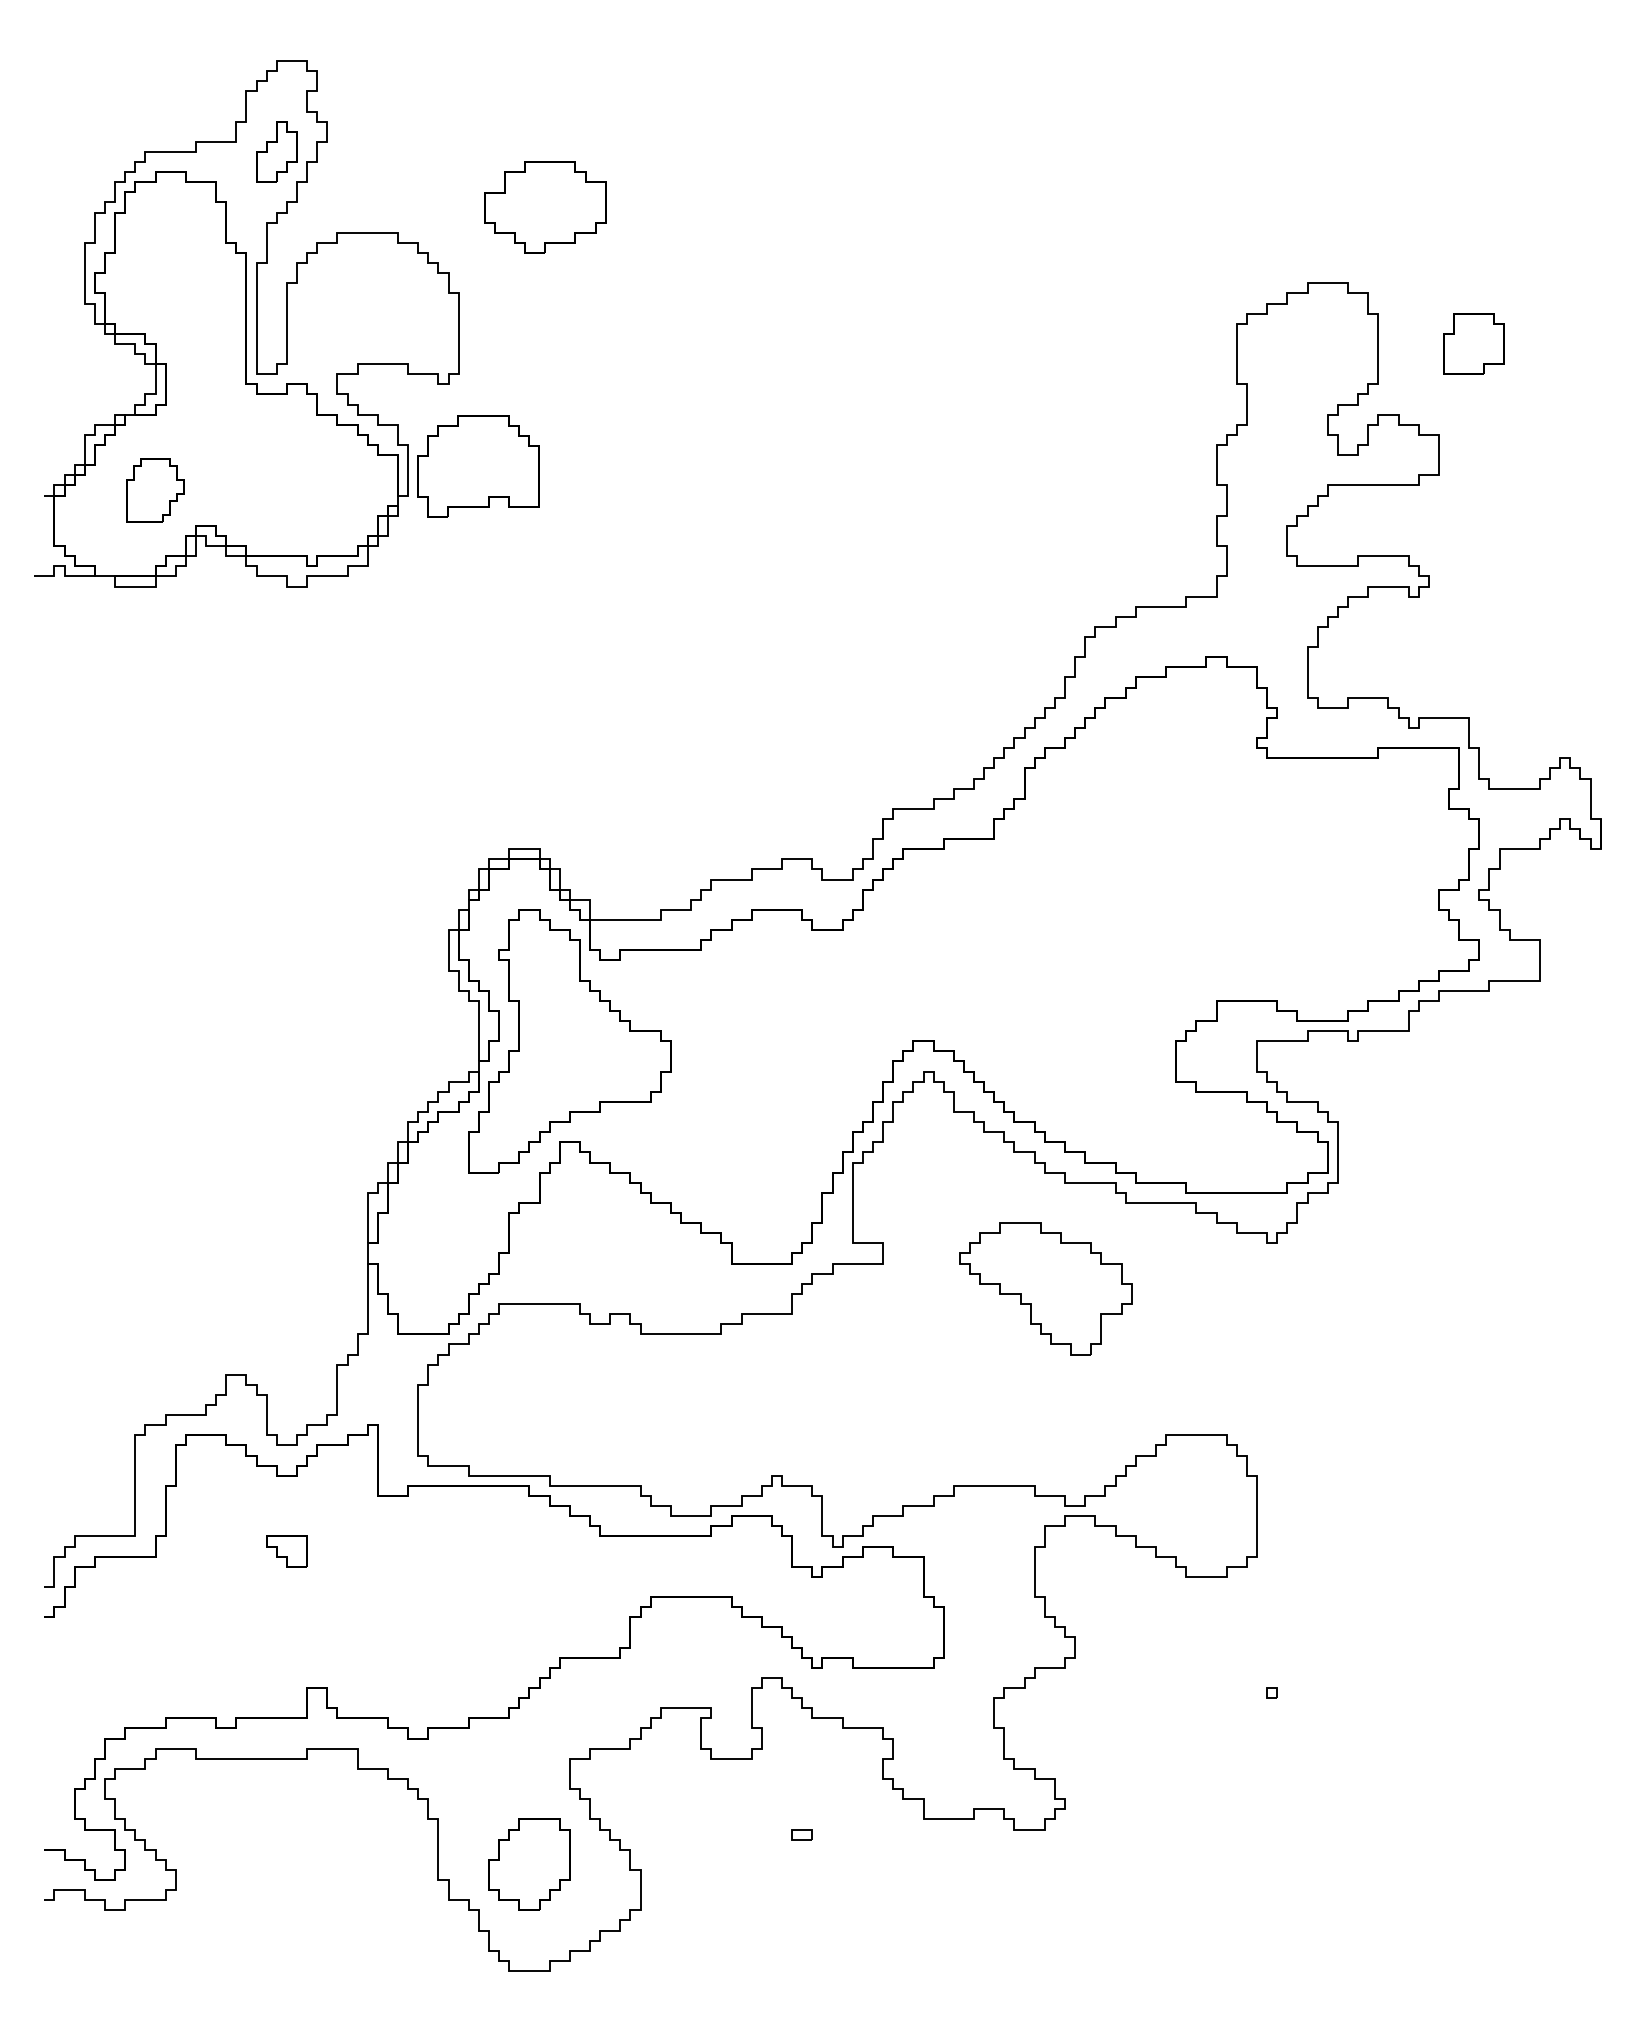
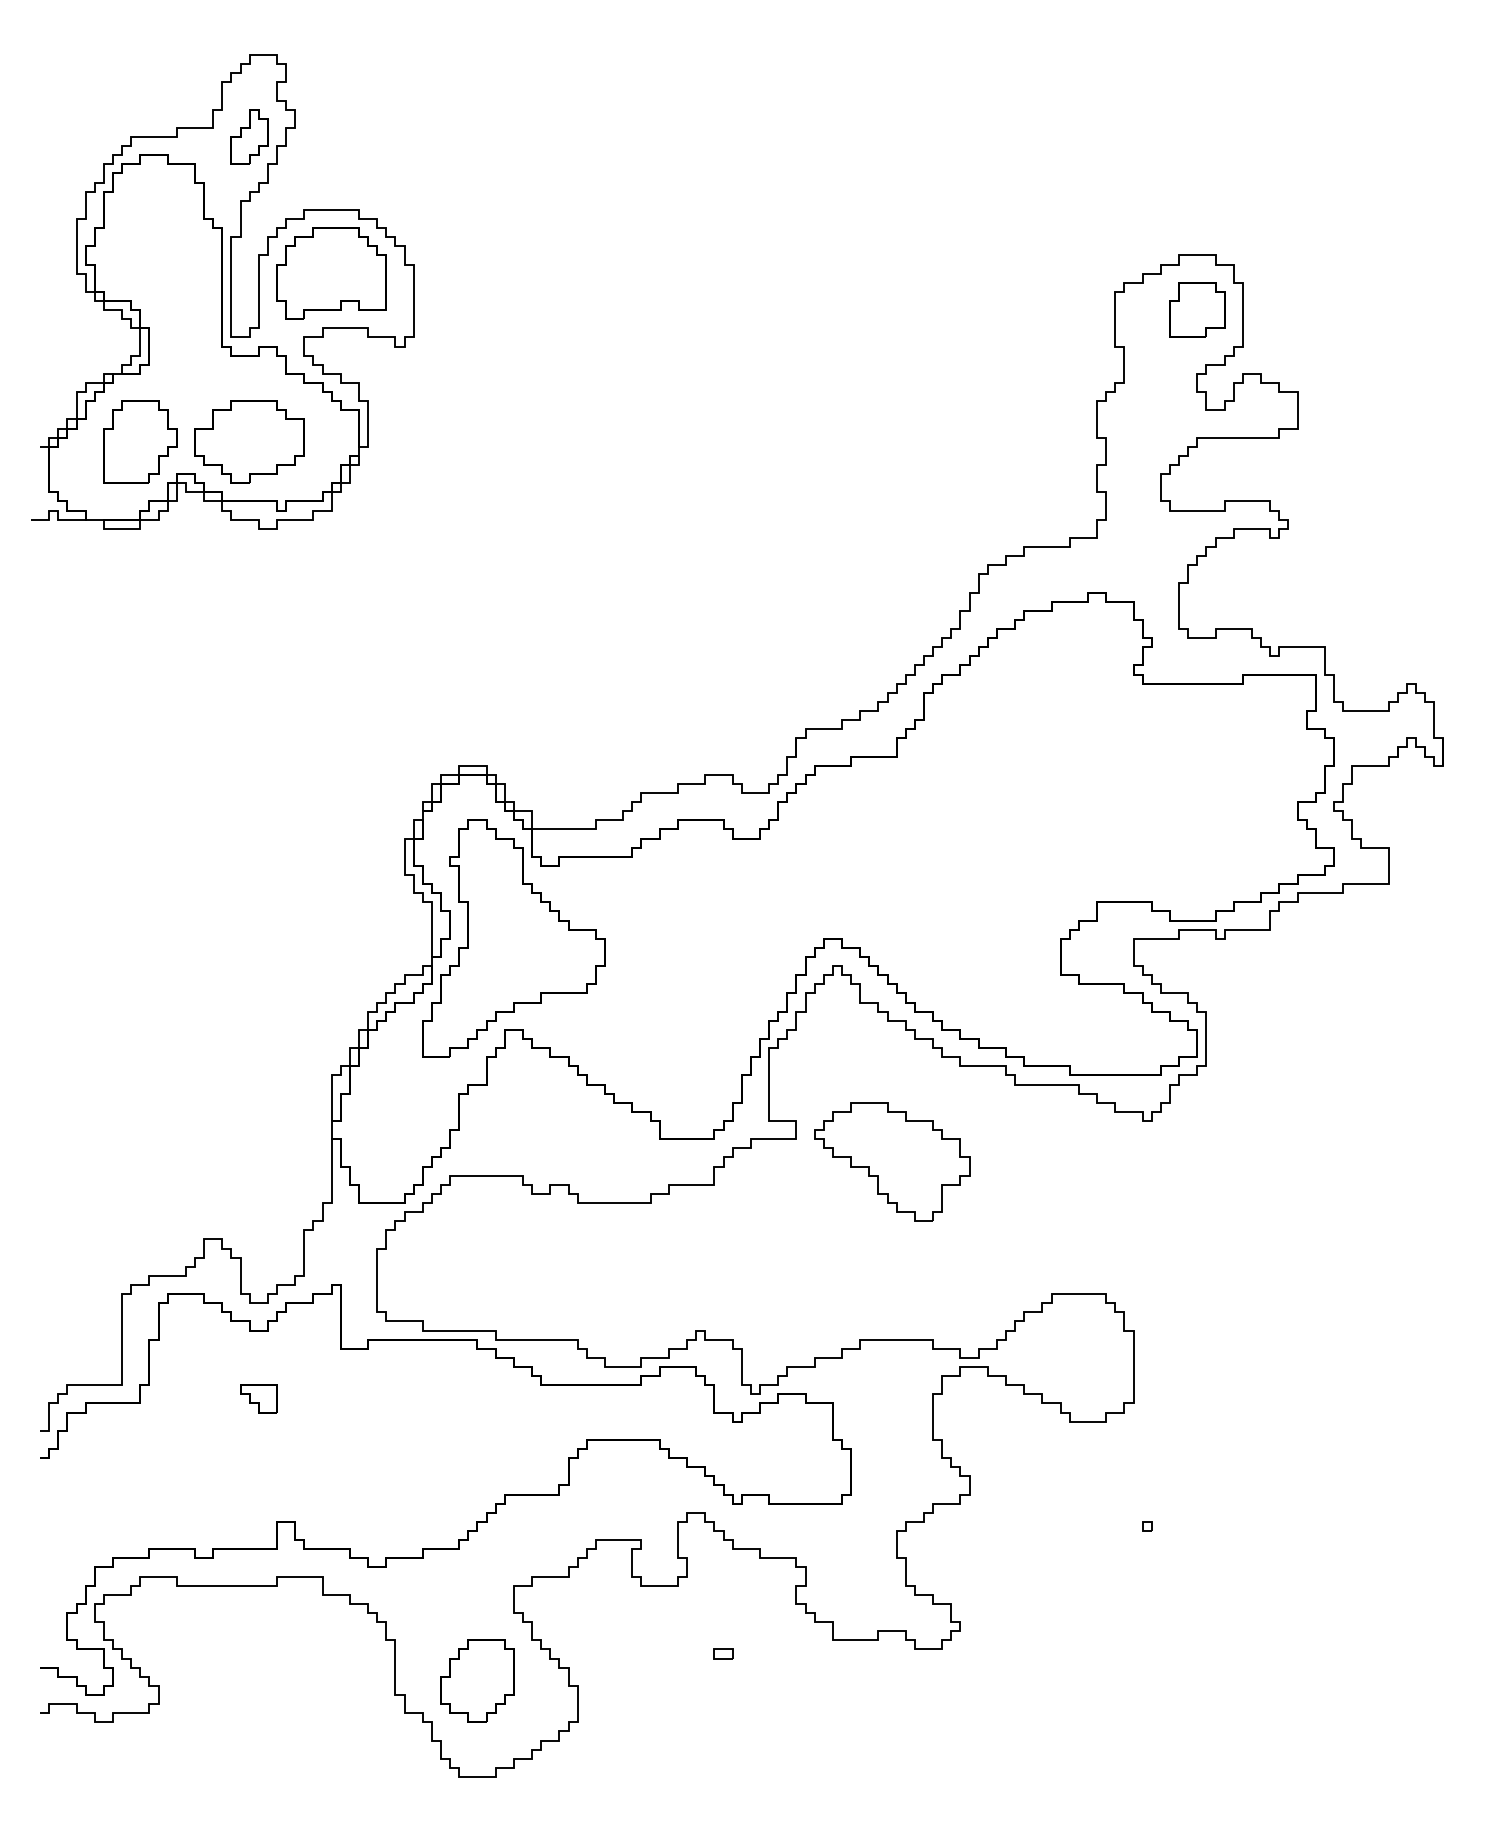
part: (544, 206) -> (249, 441), moved
part: (1474, 343) -> (1197, 309), moved
part: (478, 466) -> (331, 273), moved
part: (155, 489) -> (140, 441), size x1.43
part: (1046, 1288) -> (892, 1161), moved

